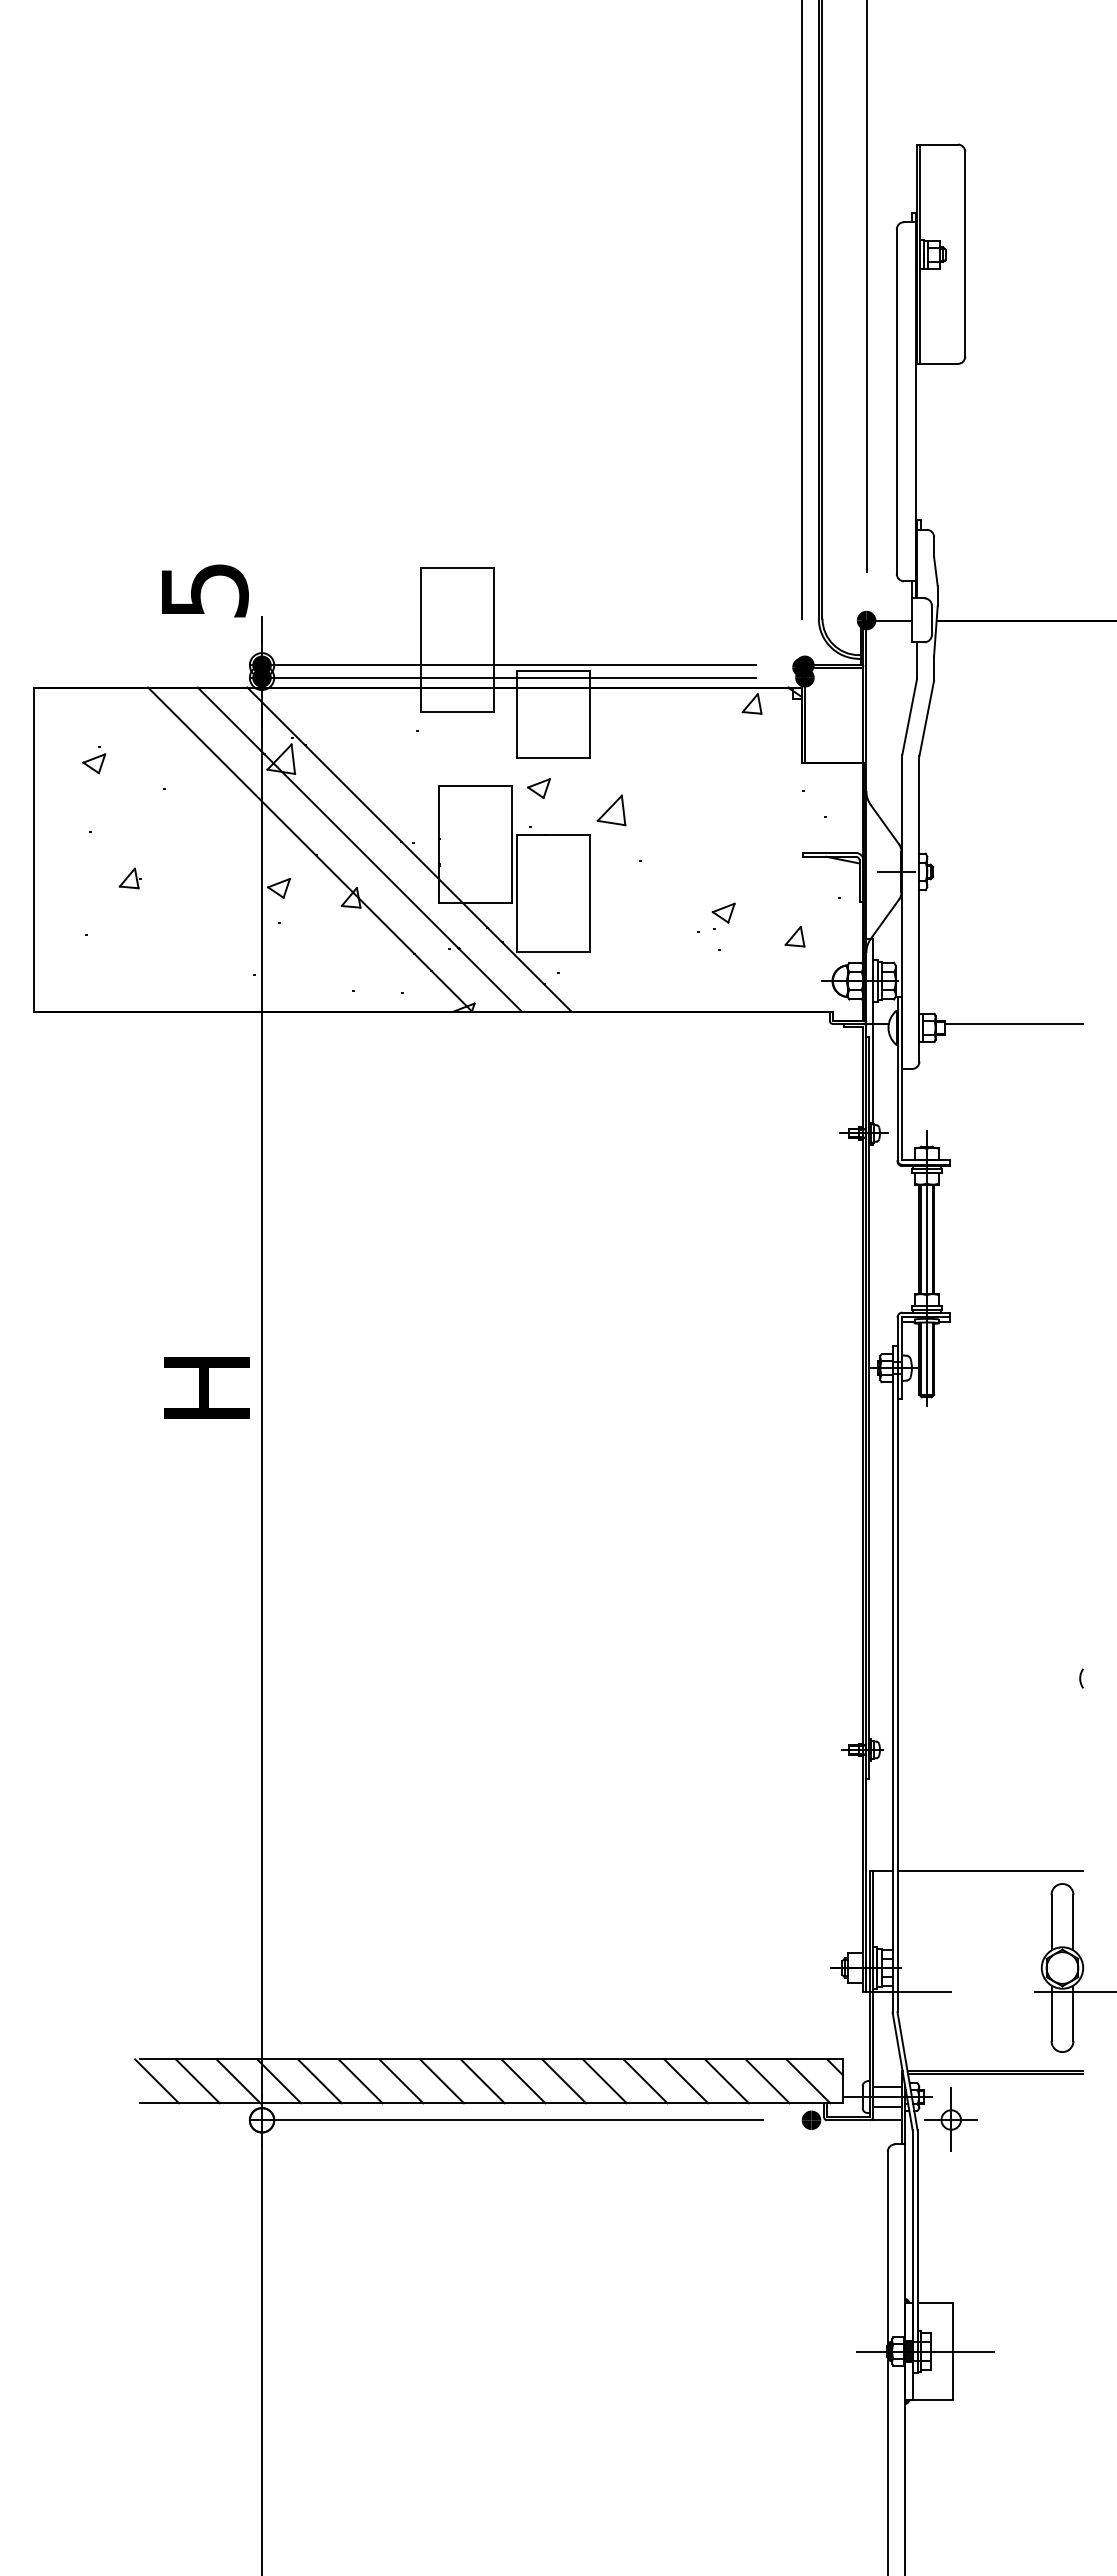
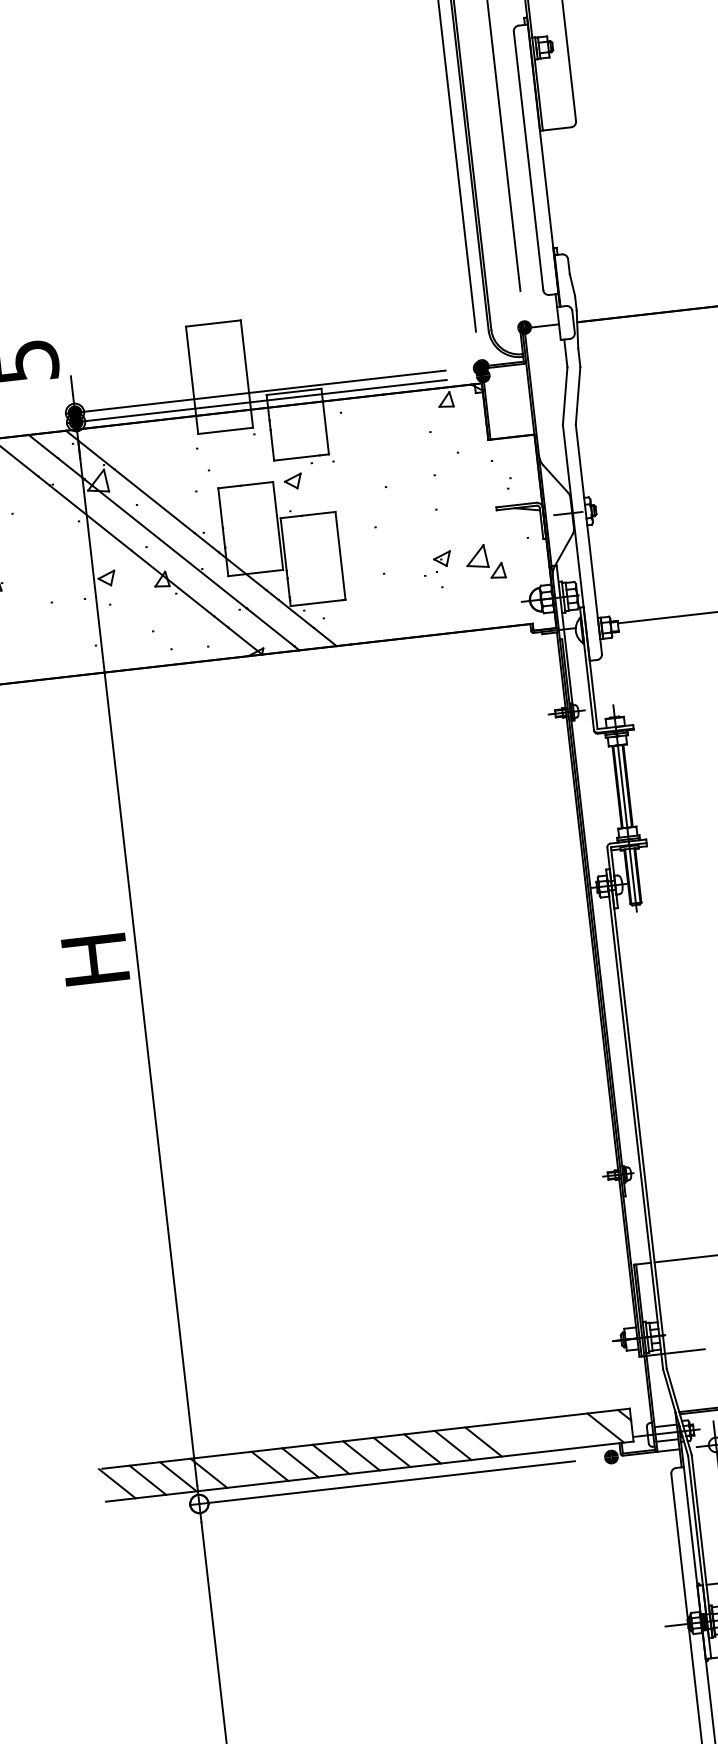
part: (611, 810) -> (476, 557), moved
line: (319, 2081) -> (239, 1469), removed
line: (686, 2081) -> (514, 1438), removed
line: (726, 2081) -> (544, 1435), removed
line: (767, 2081) -> (575, 1431), removed

